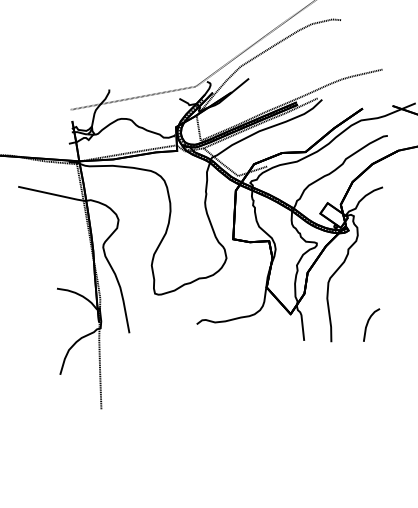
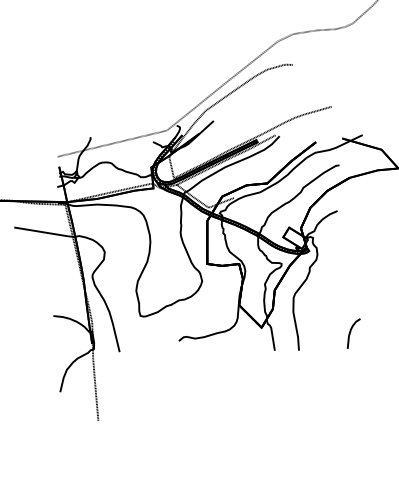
curve: (369, 322) -> (351, 331), moved

